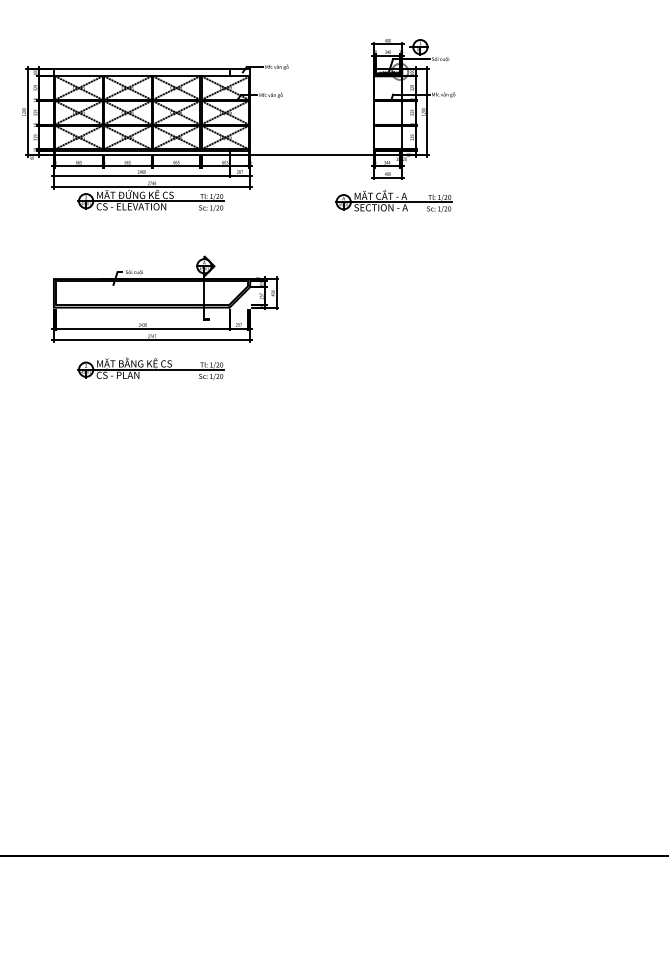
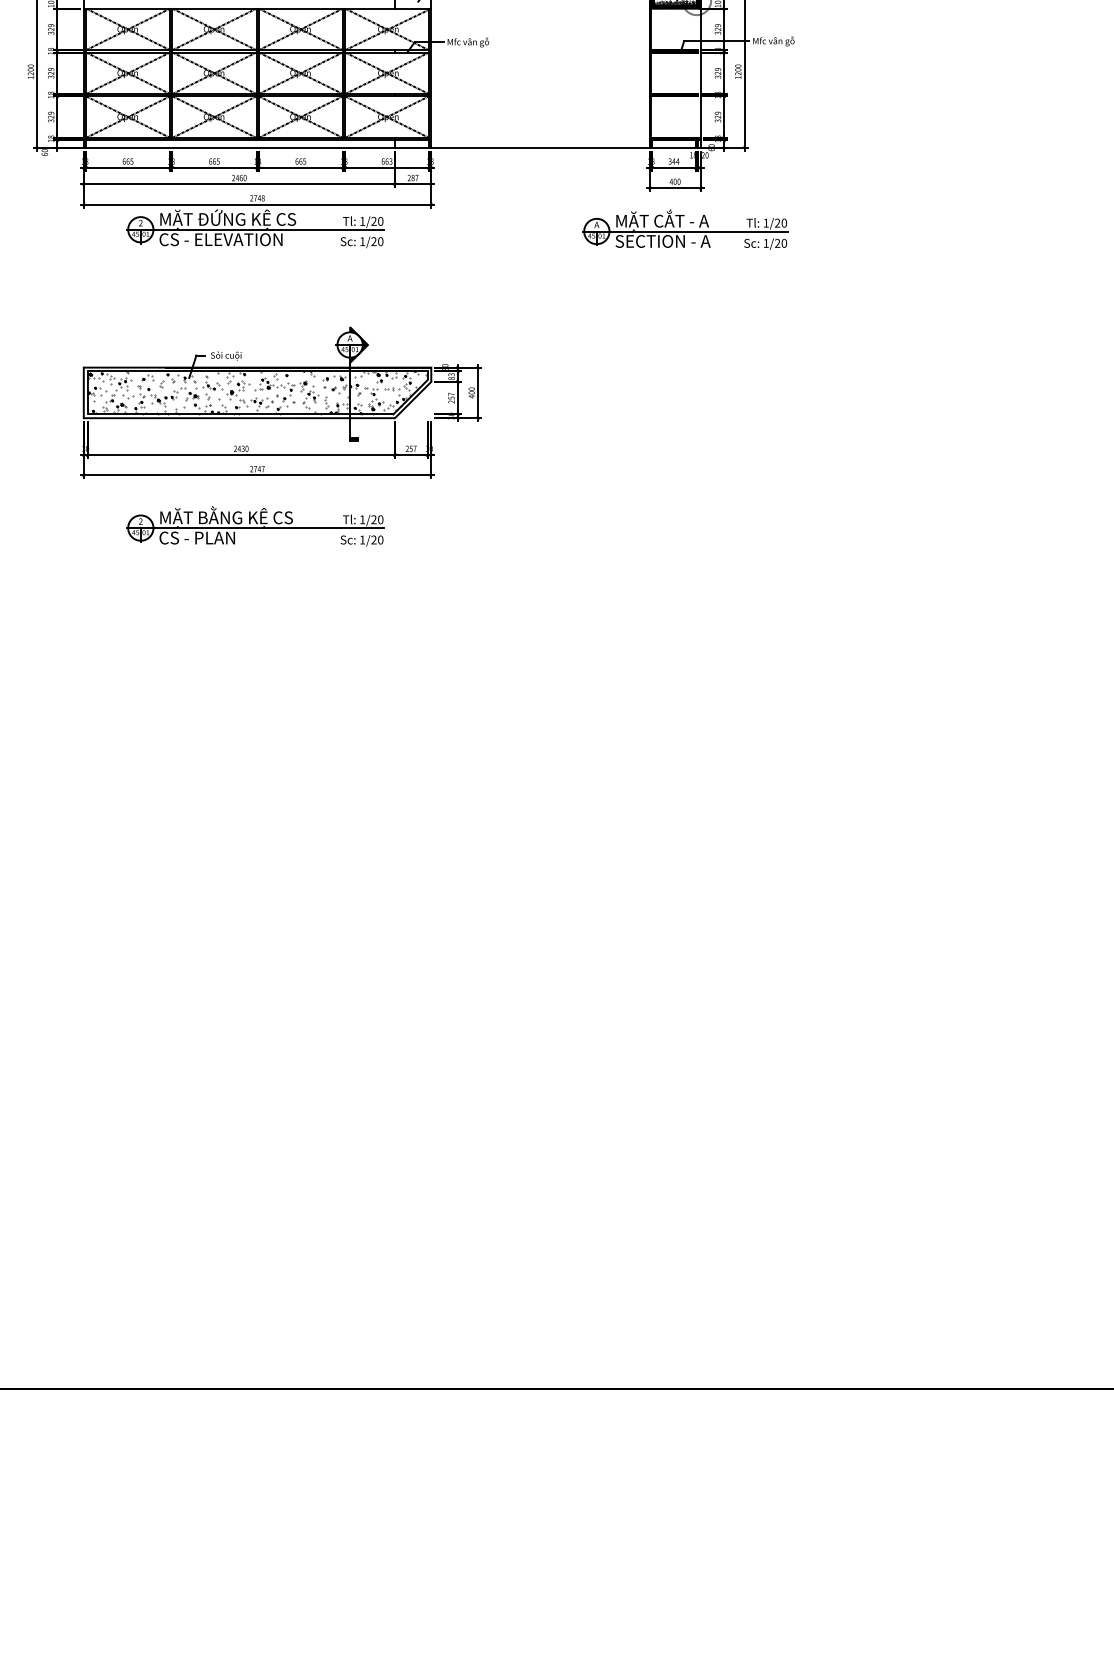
hatch: (151, 293) -> (256, 393), added

